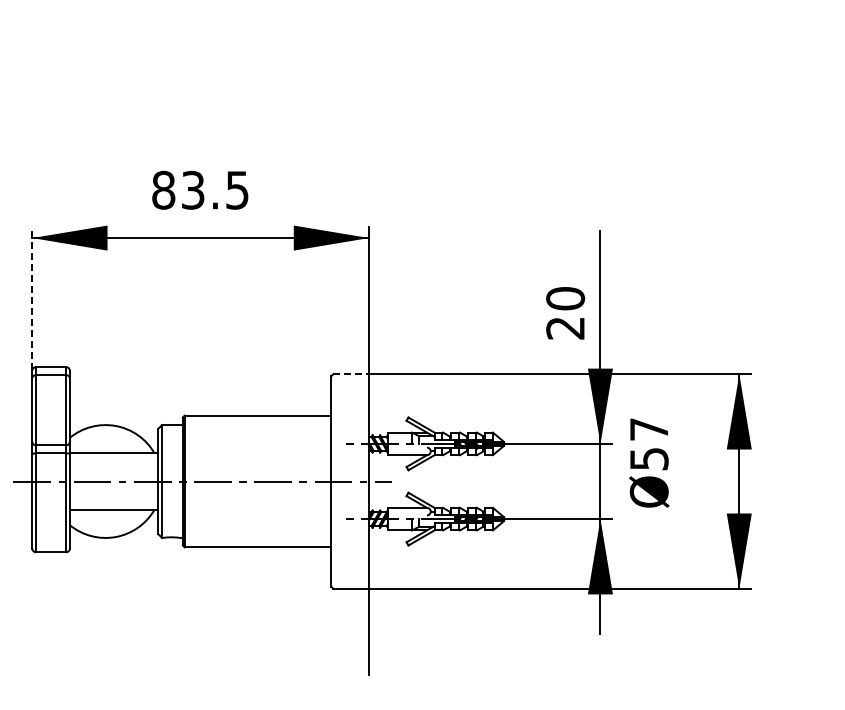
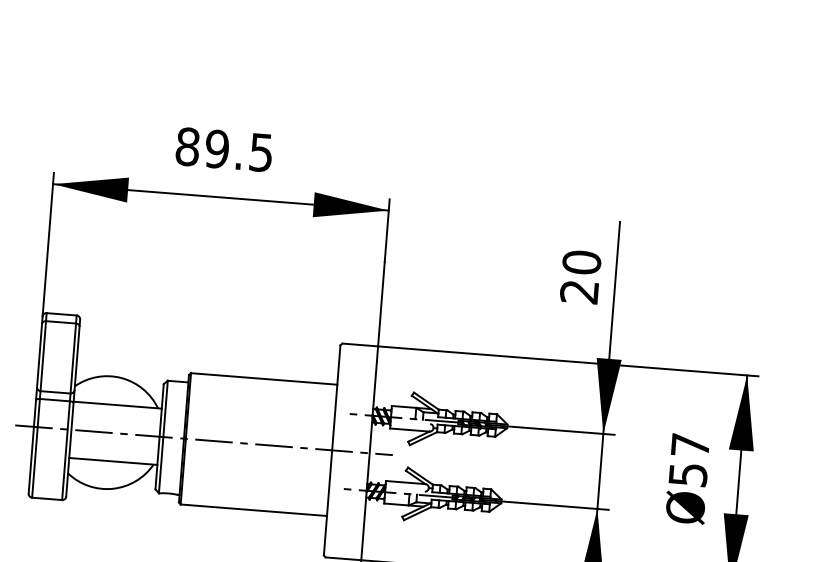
text: (192, 190) -> (216, 149), 83.5 -> 89.5
line: (32, 298) -> (48, 244), dashed -> solid
text: (565, 313) -> (580, 277), moved
line: (351, 374) -> (360, 345), dashed -> solid
text: (649, 462) -> (688, 478), moved

